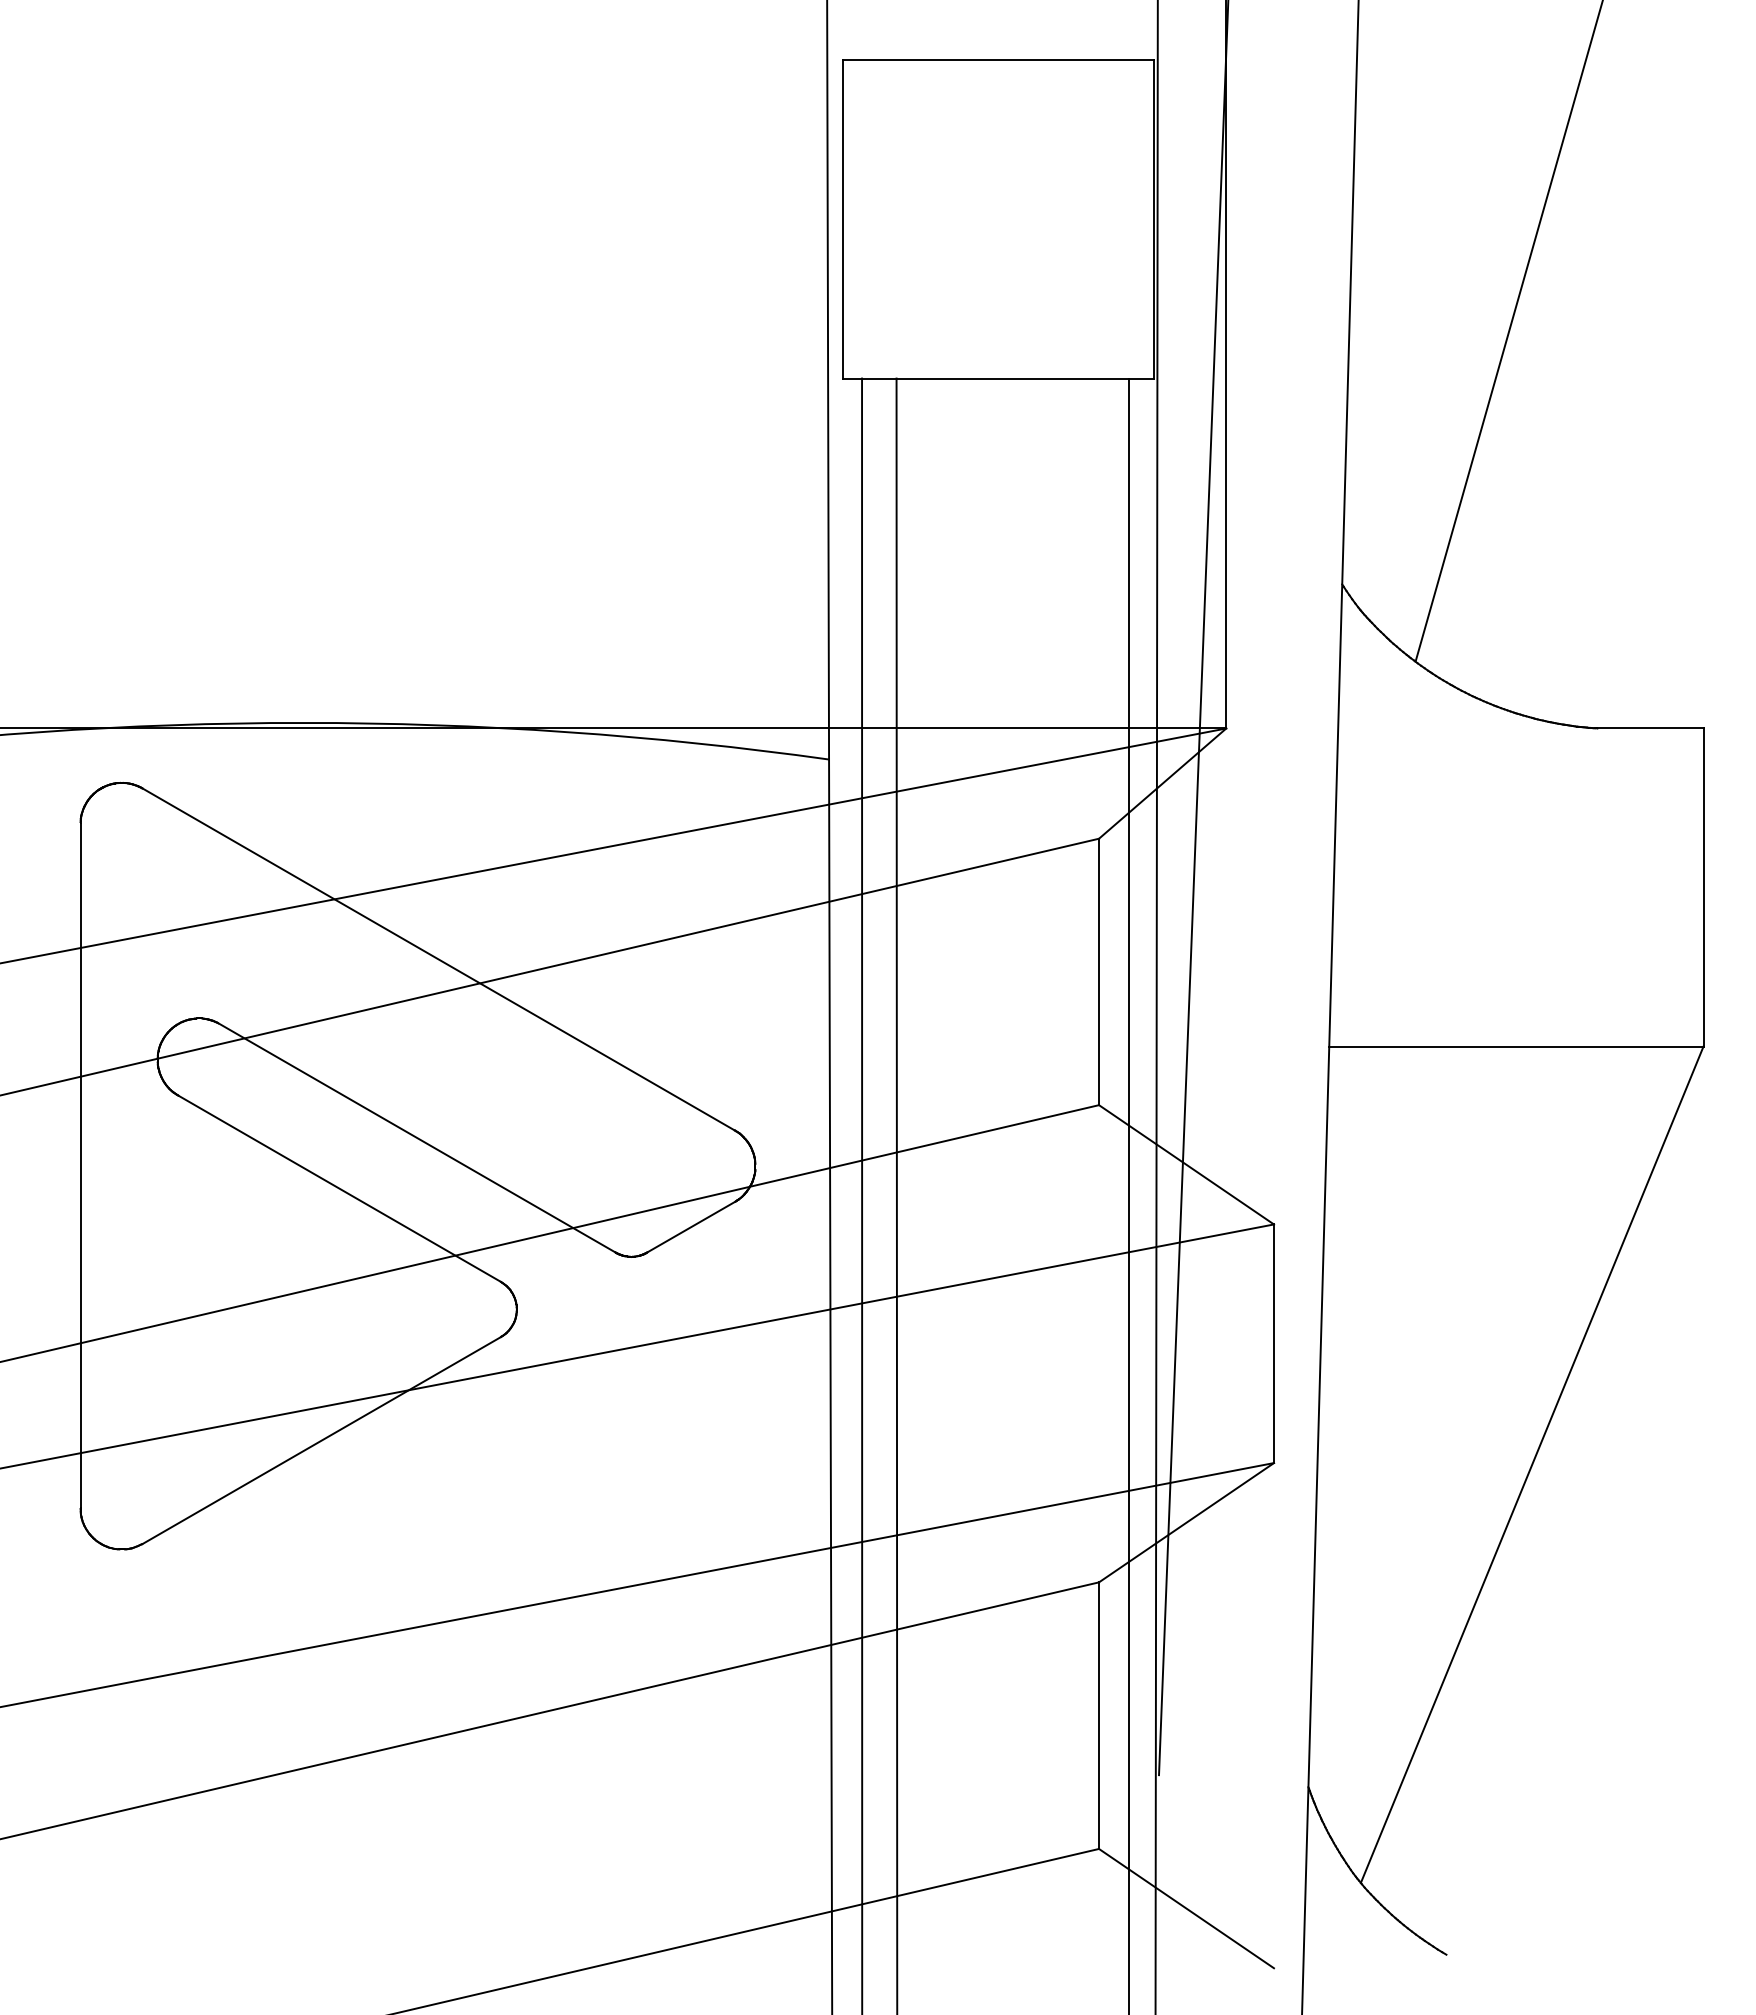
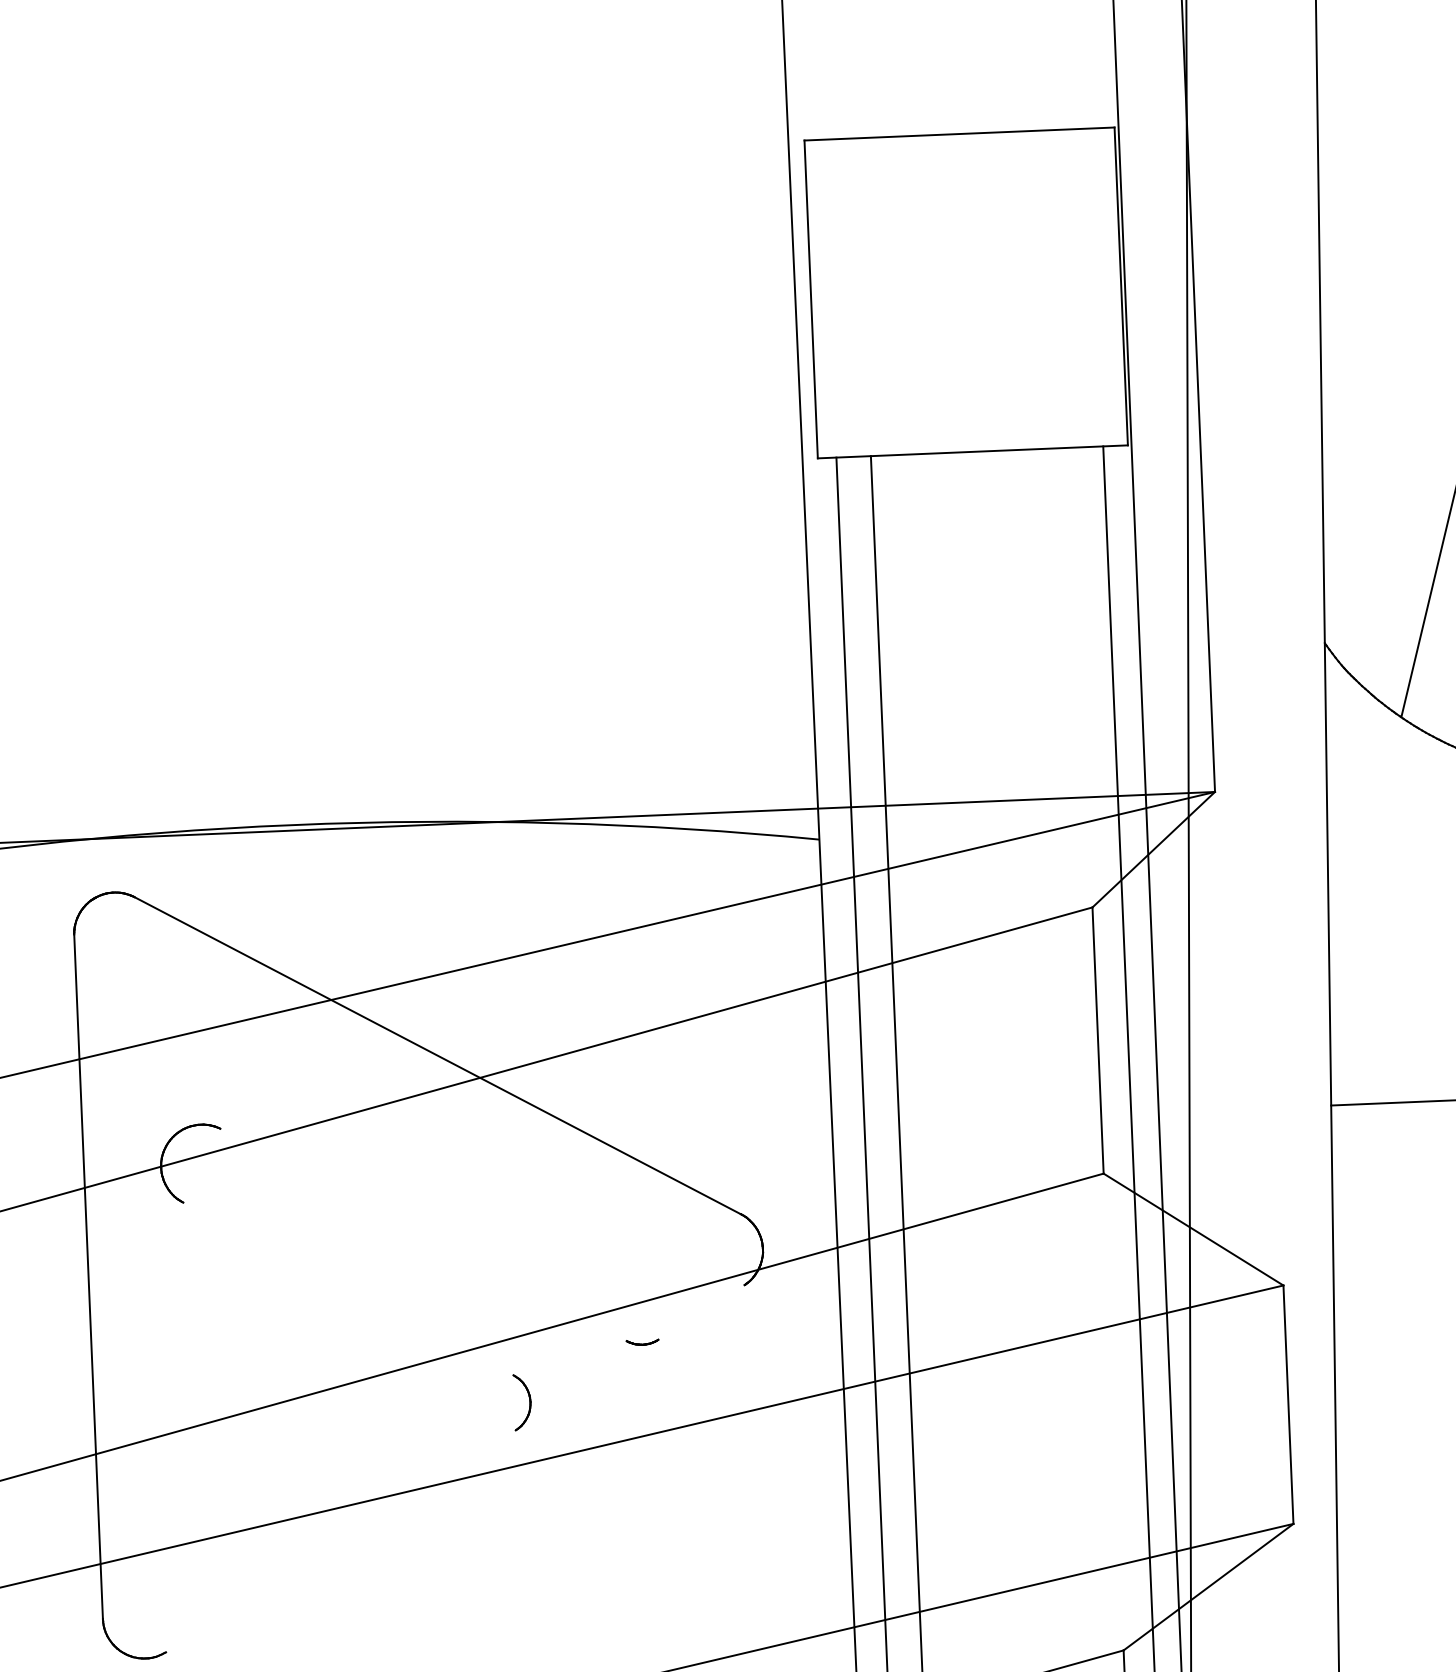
line: (417, 1138) -> (424, 1235), removed
line: (339, 1188) -> (348, 1288), removed
line: (690, 1227) -> (700, 1312), removed
line: (321, 1440) -> (340, 1541), removed

